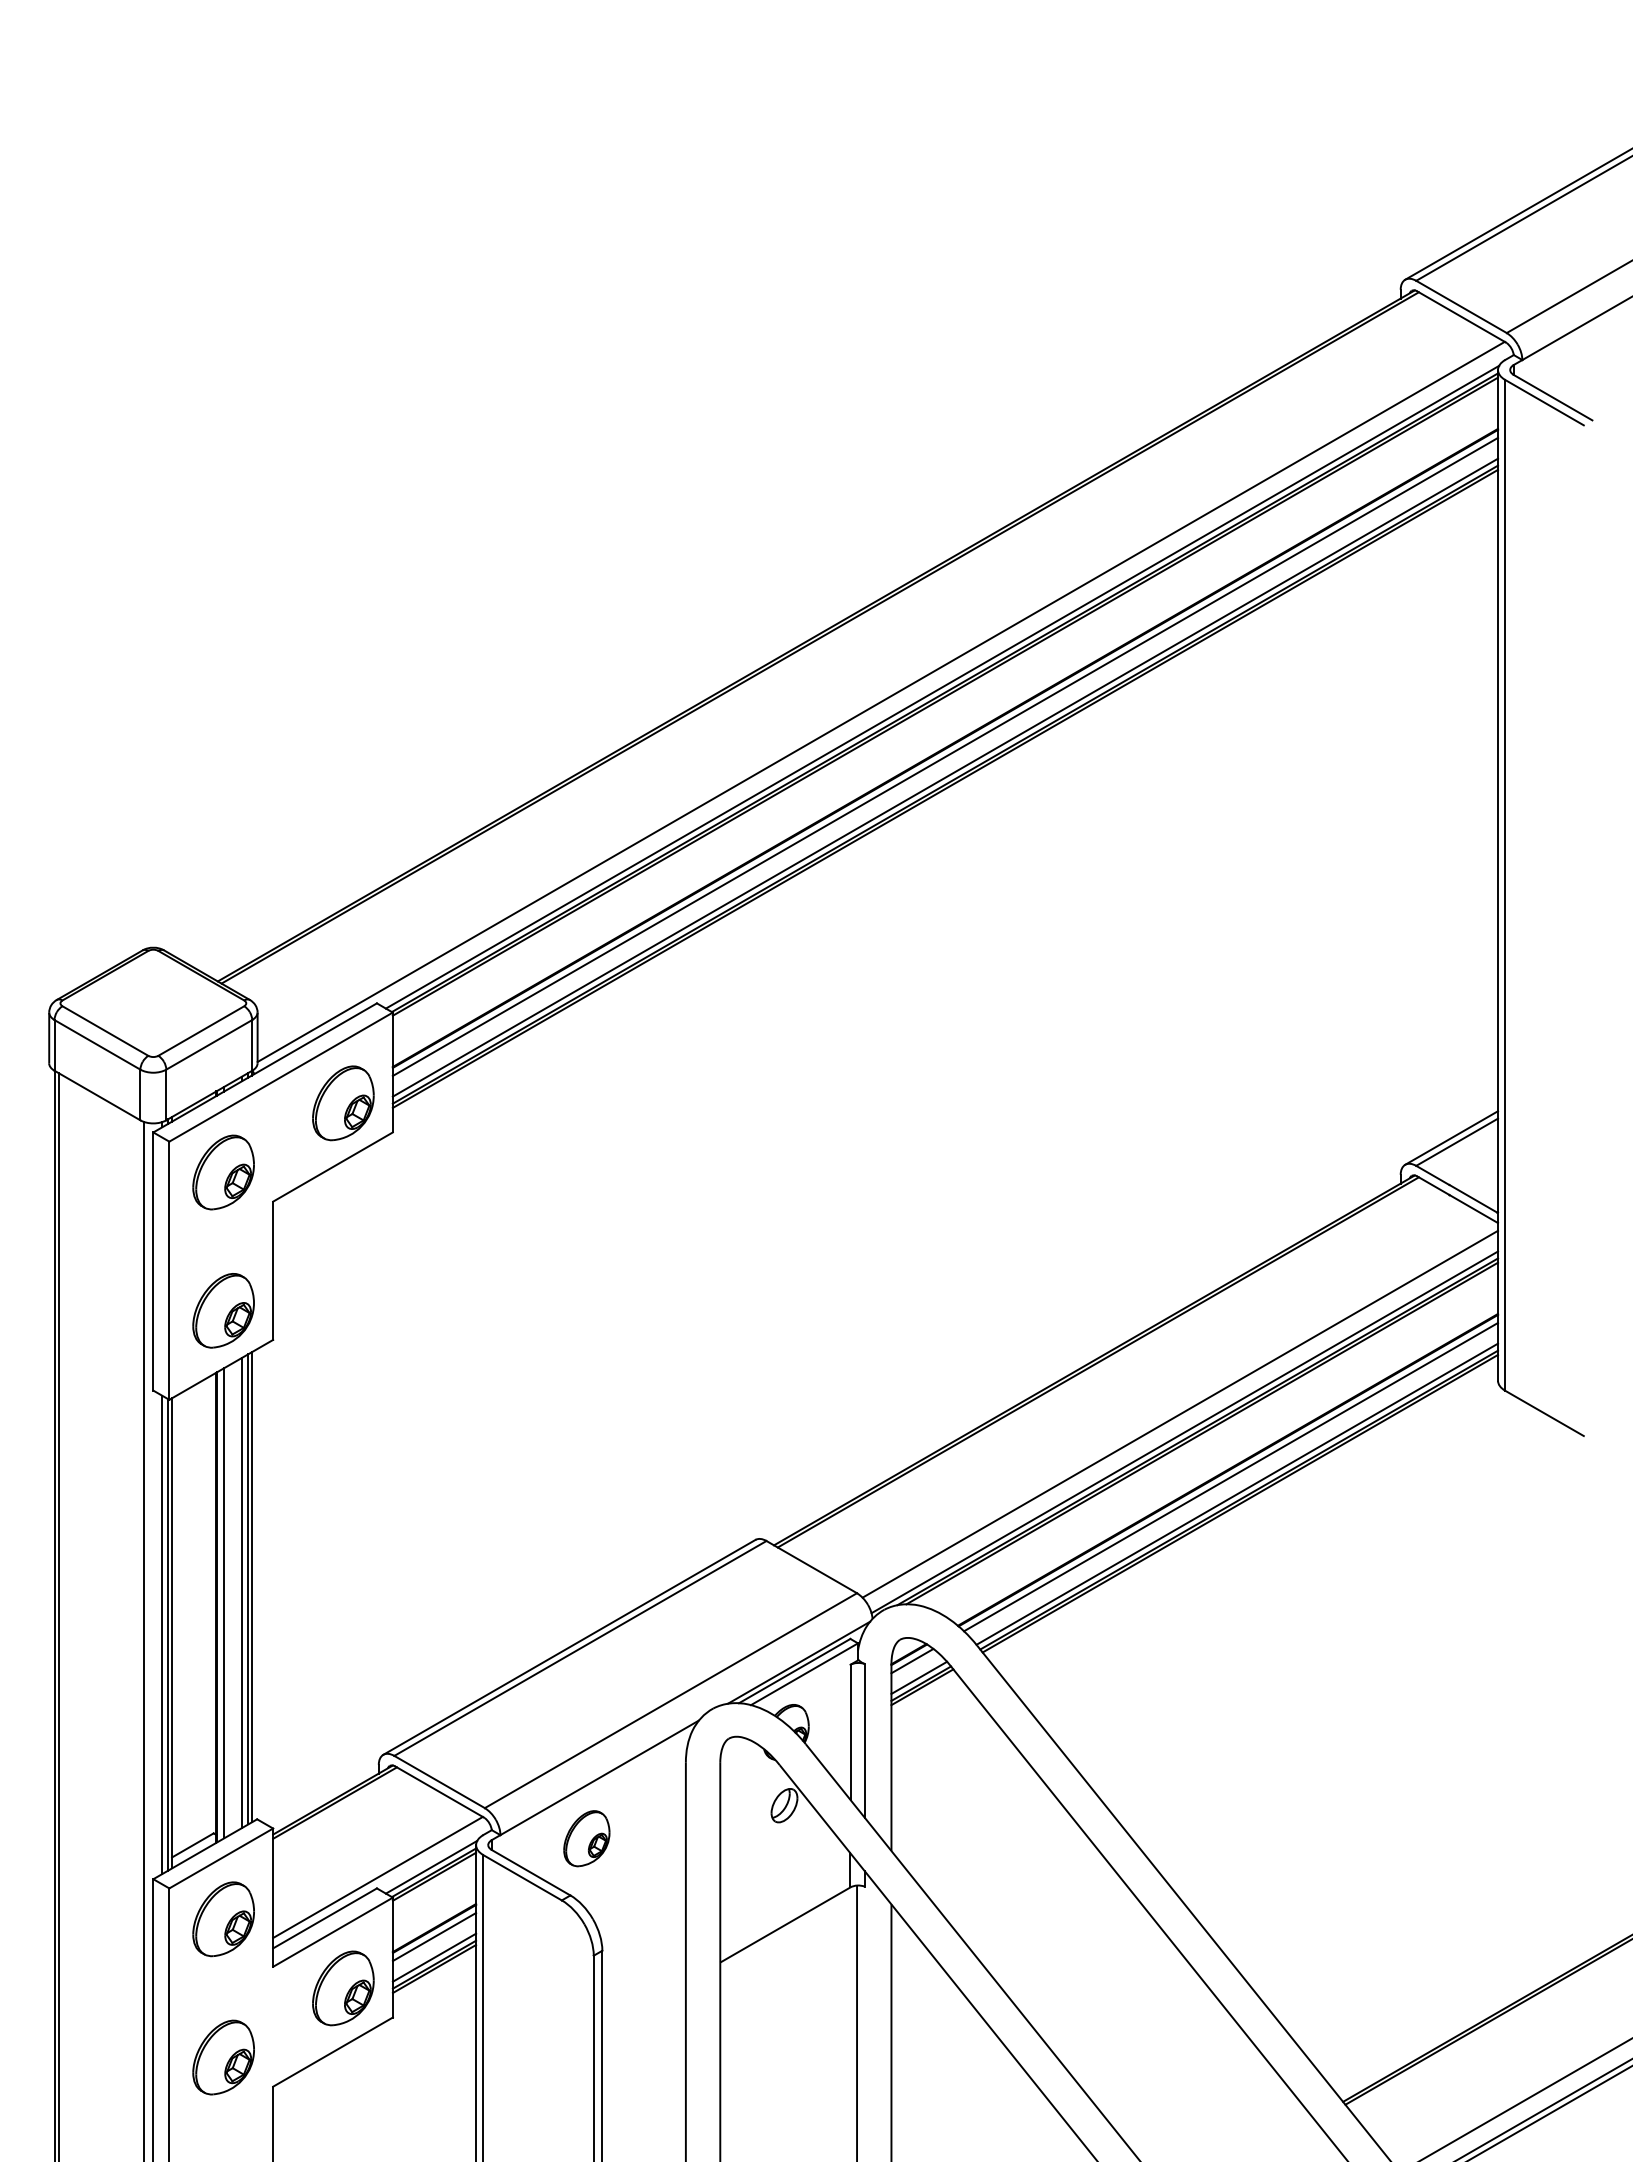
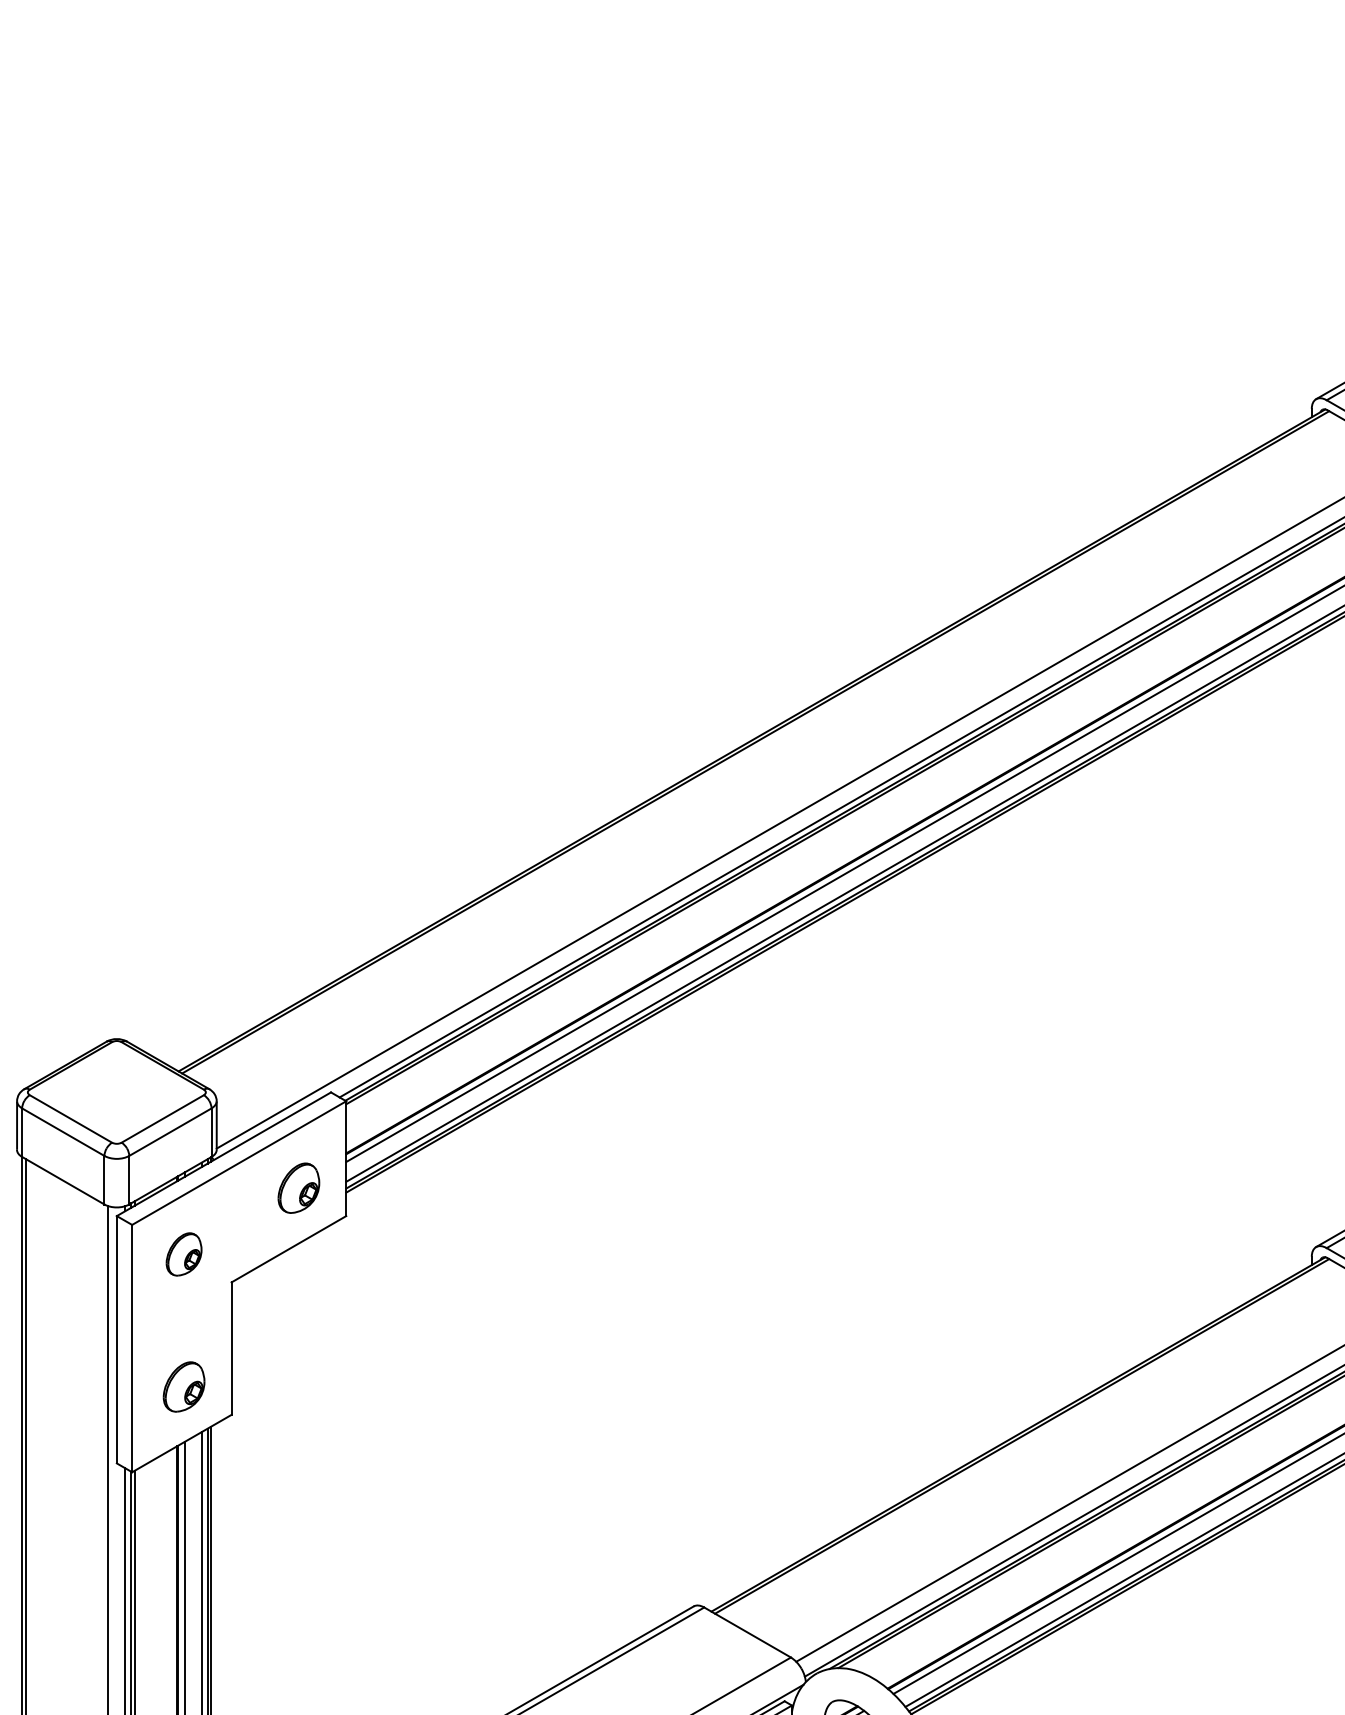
part: (343, 1103) -> (299, 1188), size x0.7
part: (223, 1172) -> (184, 1254), size x0.6
part: (223, 1310) -> (184, 1386), size x0.7

